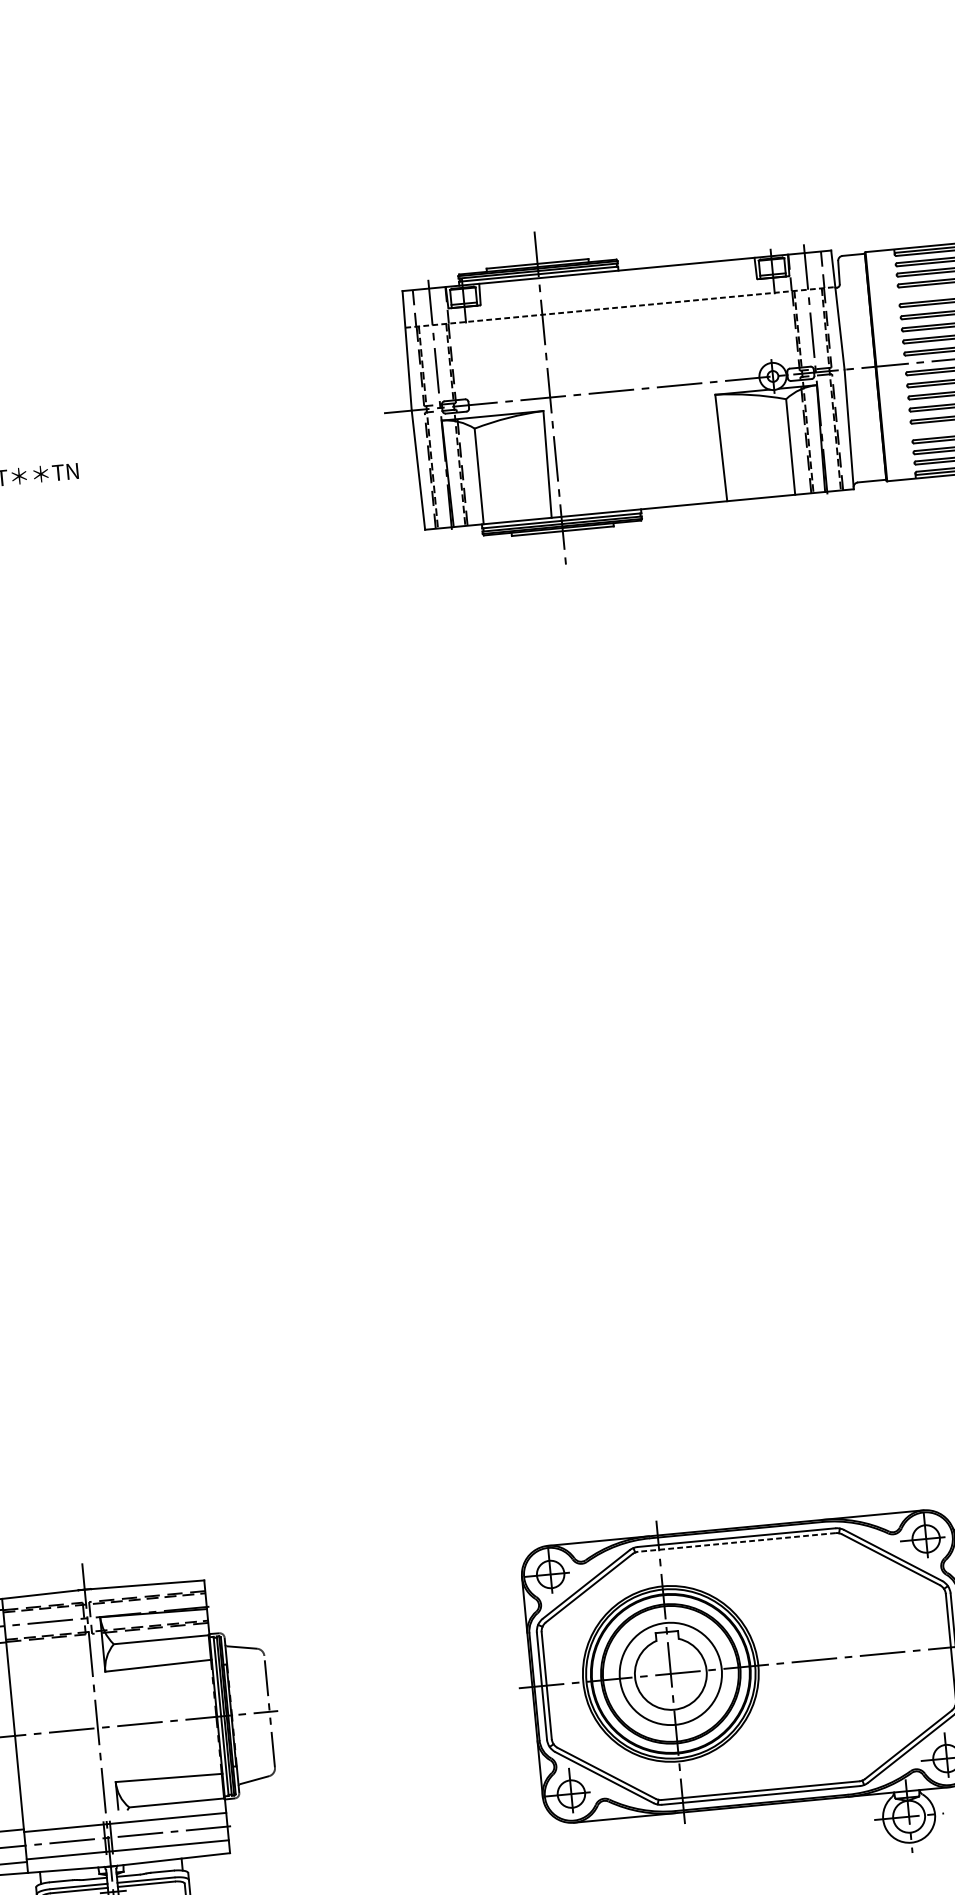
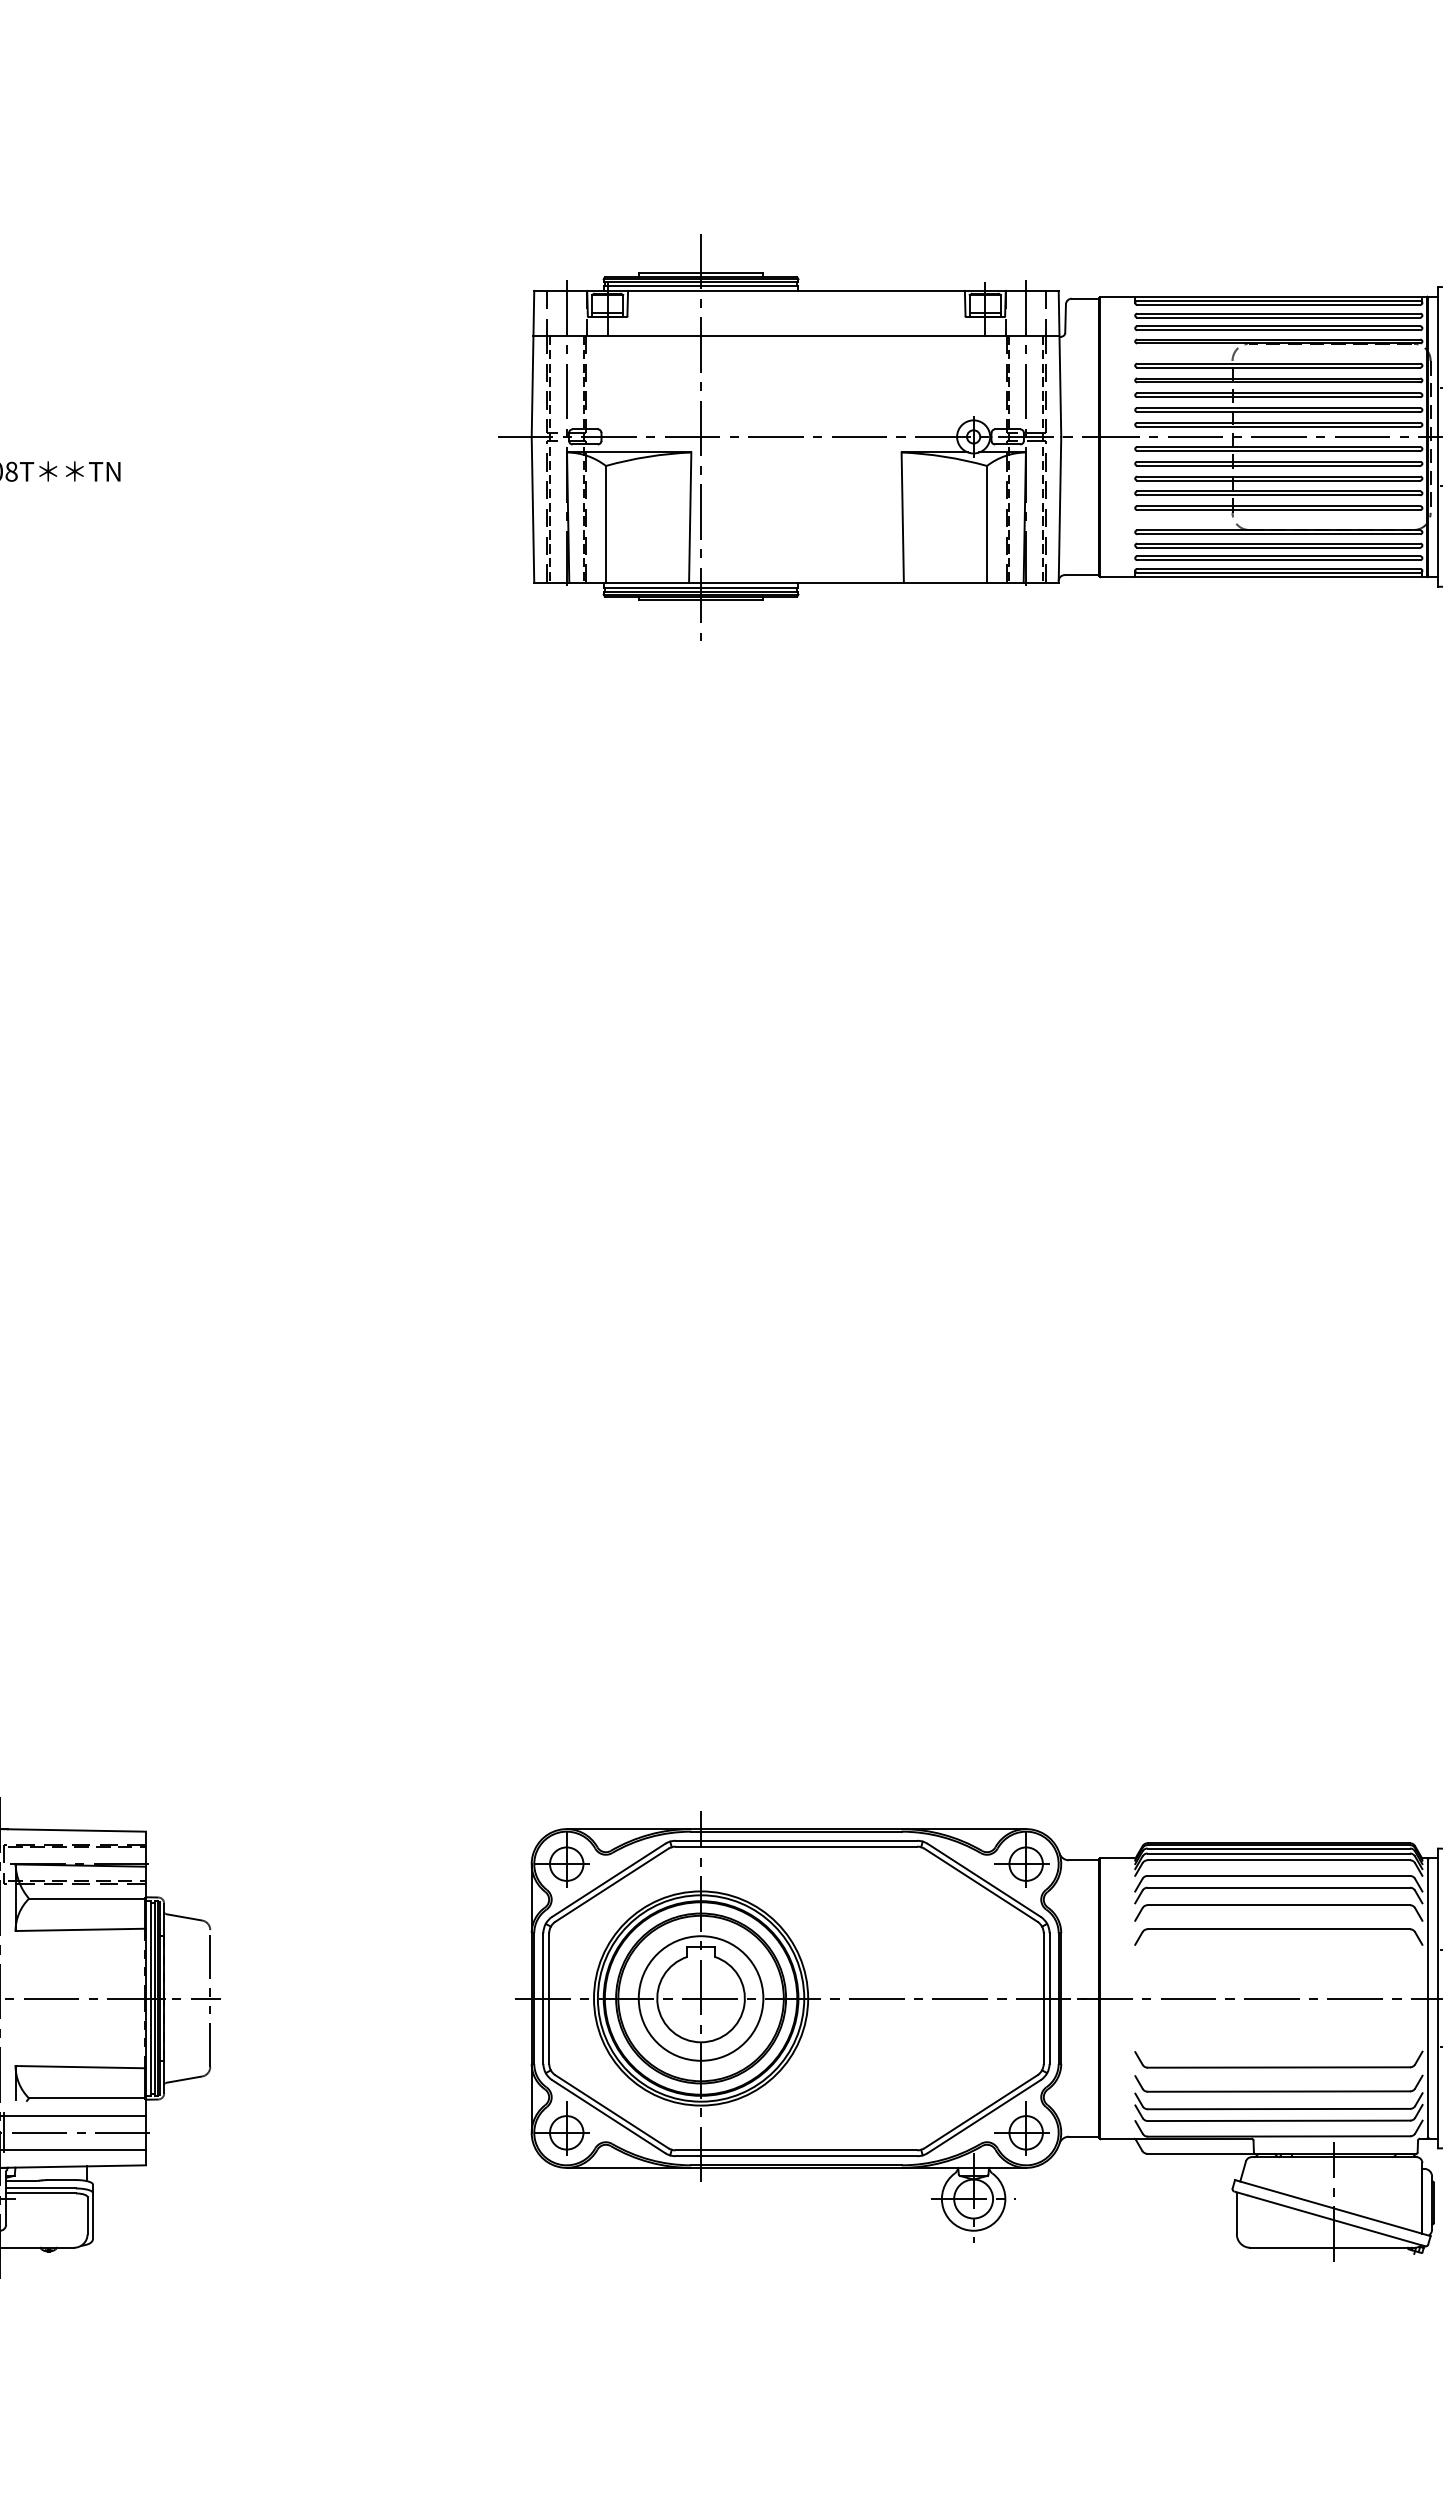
line: (620, 307) -> (796, 335), dashed -> solid
line: (737, 1542) -> (796, 1846), dashed -> solid

